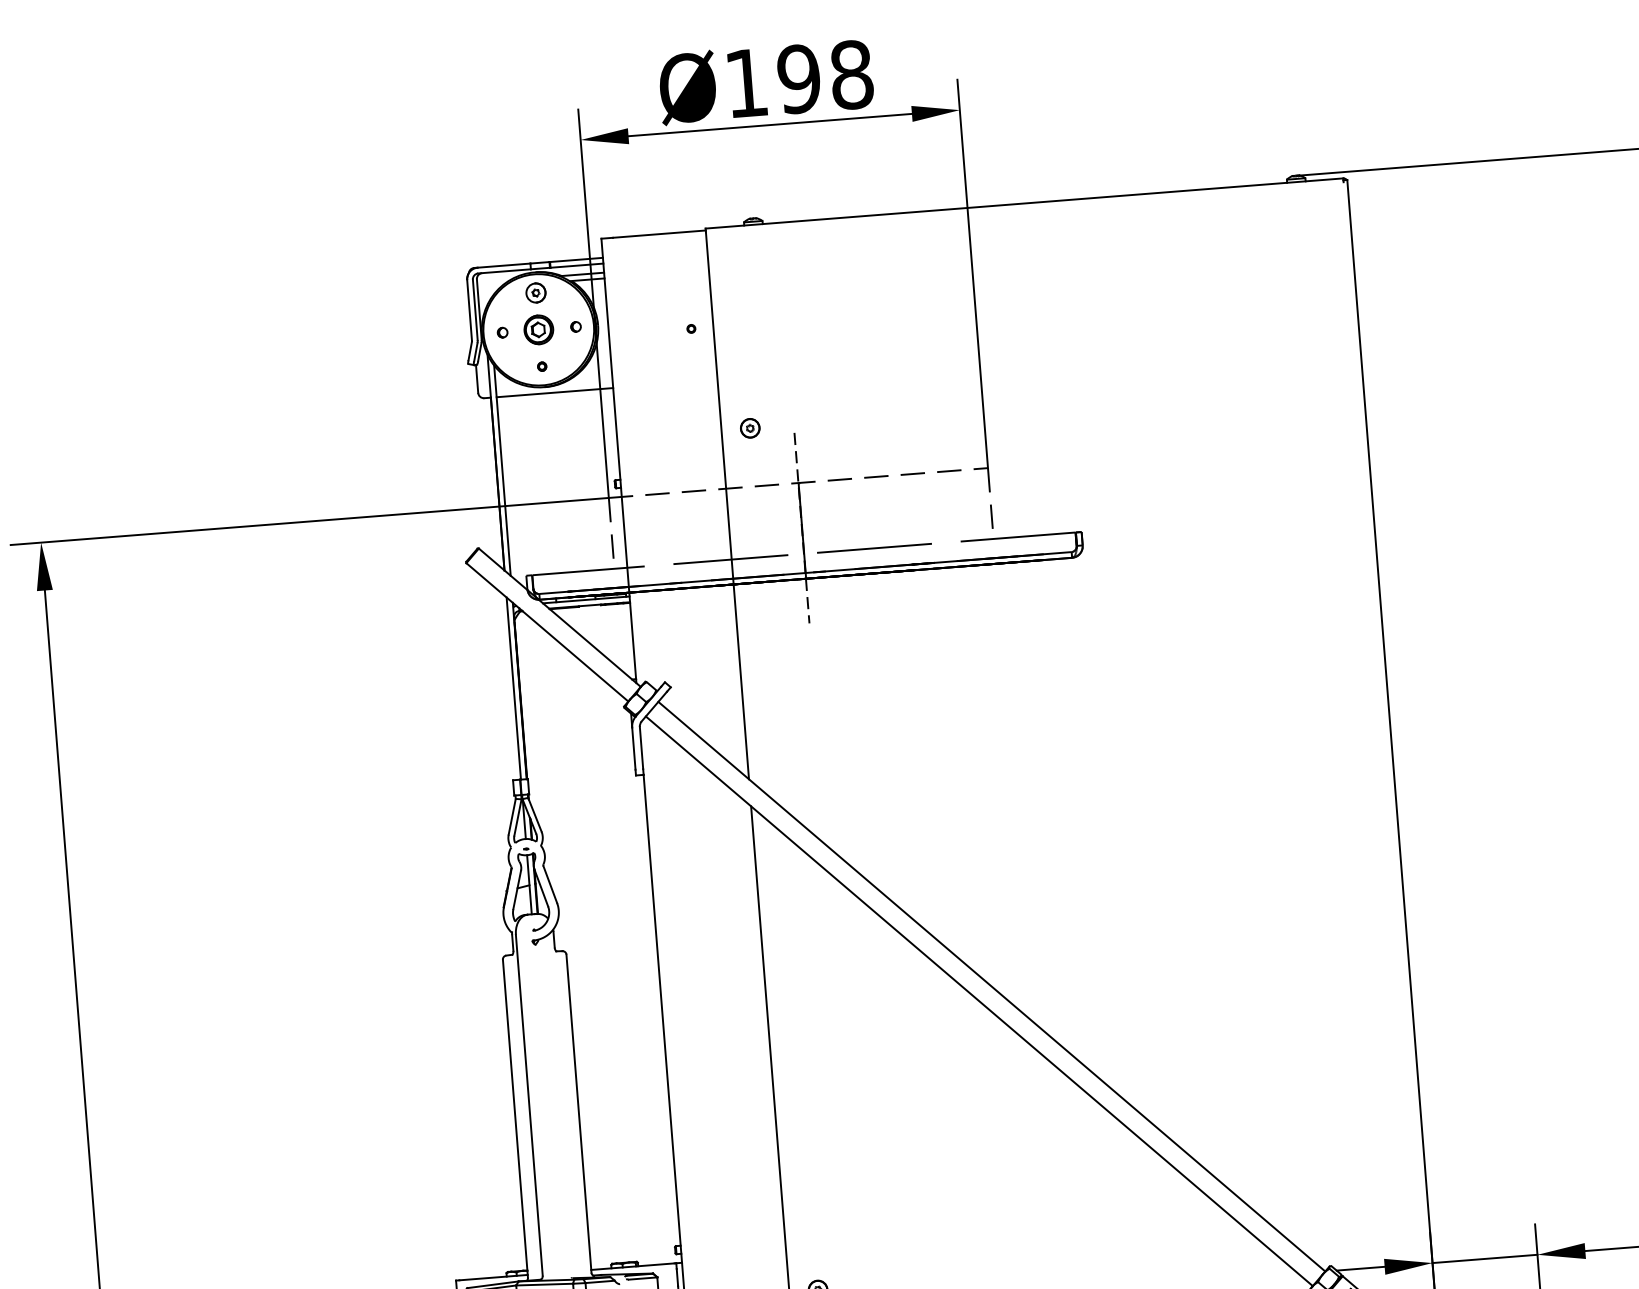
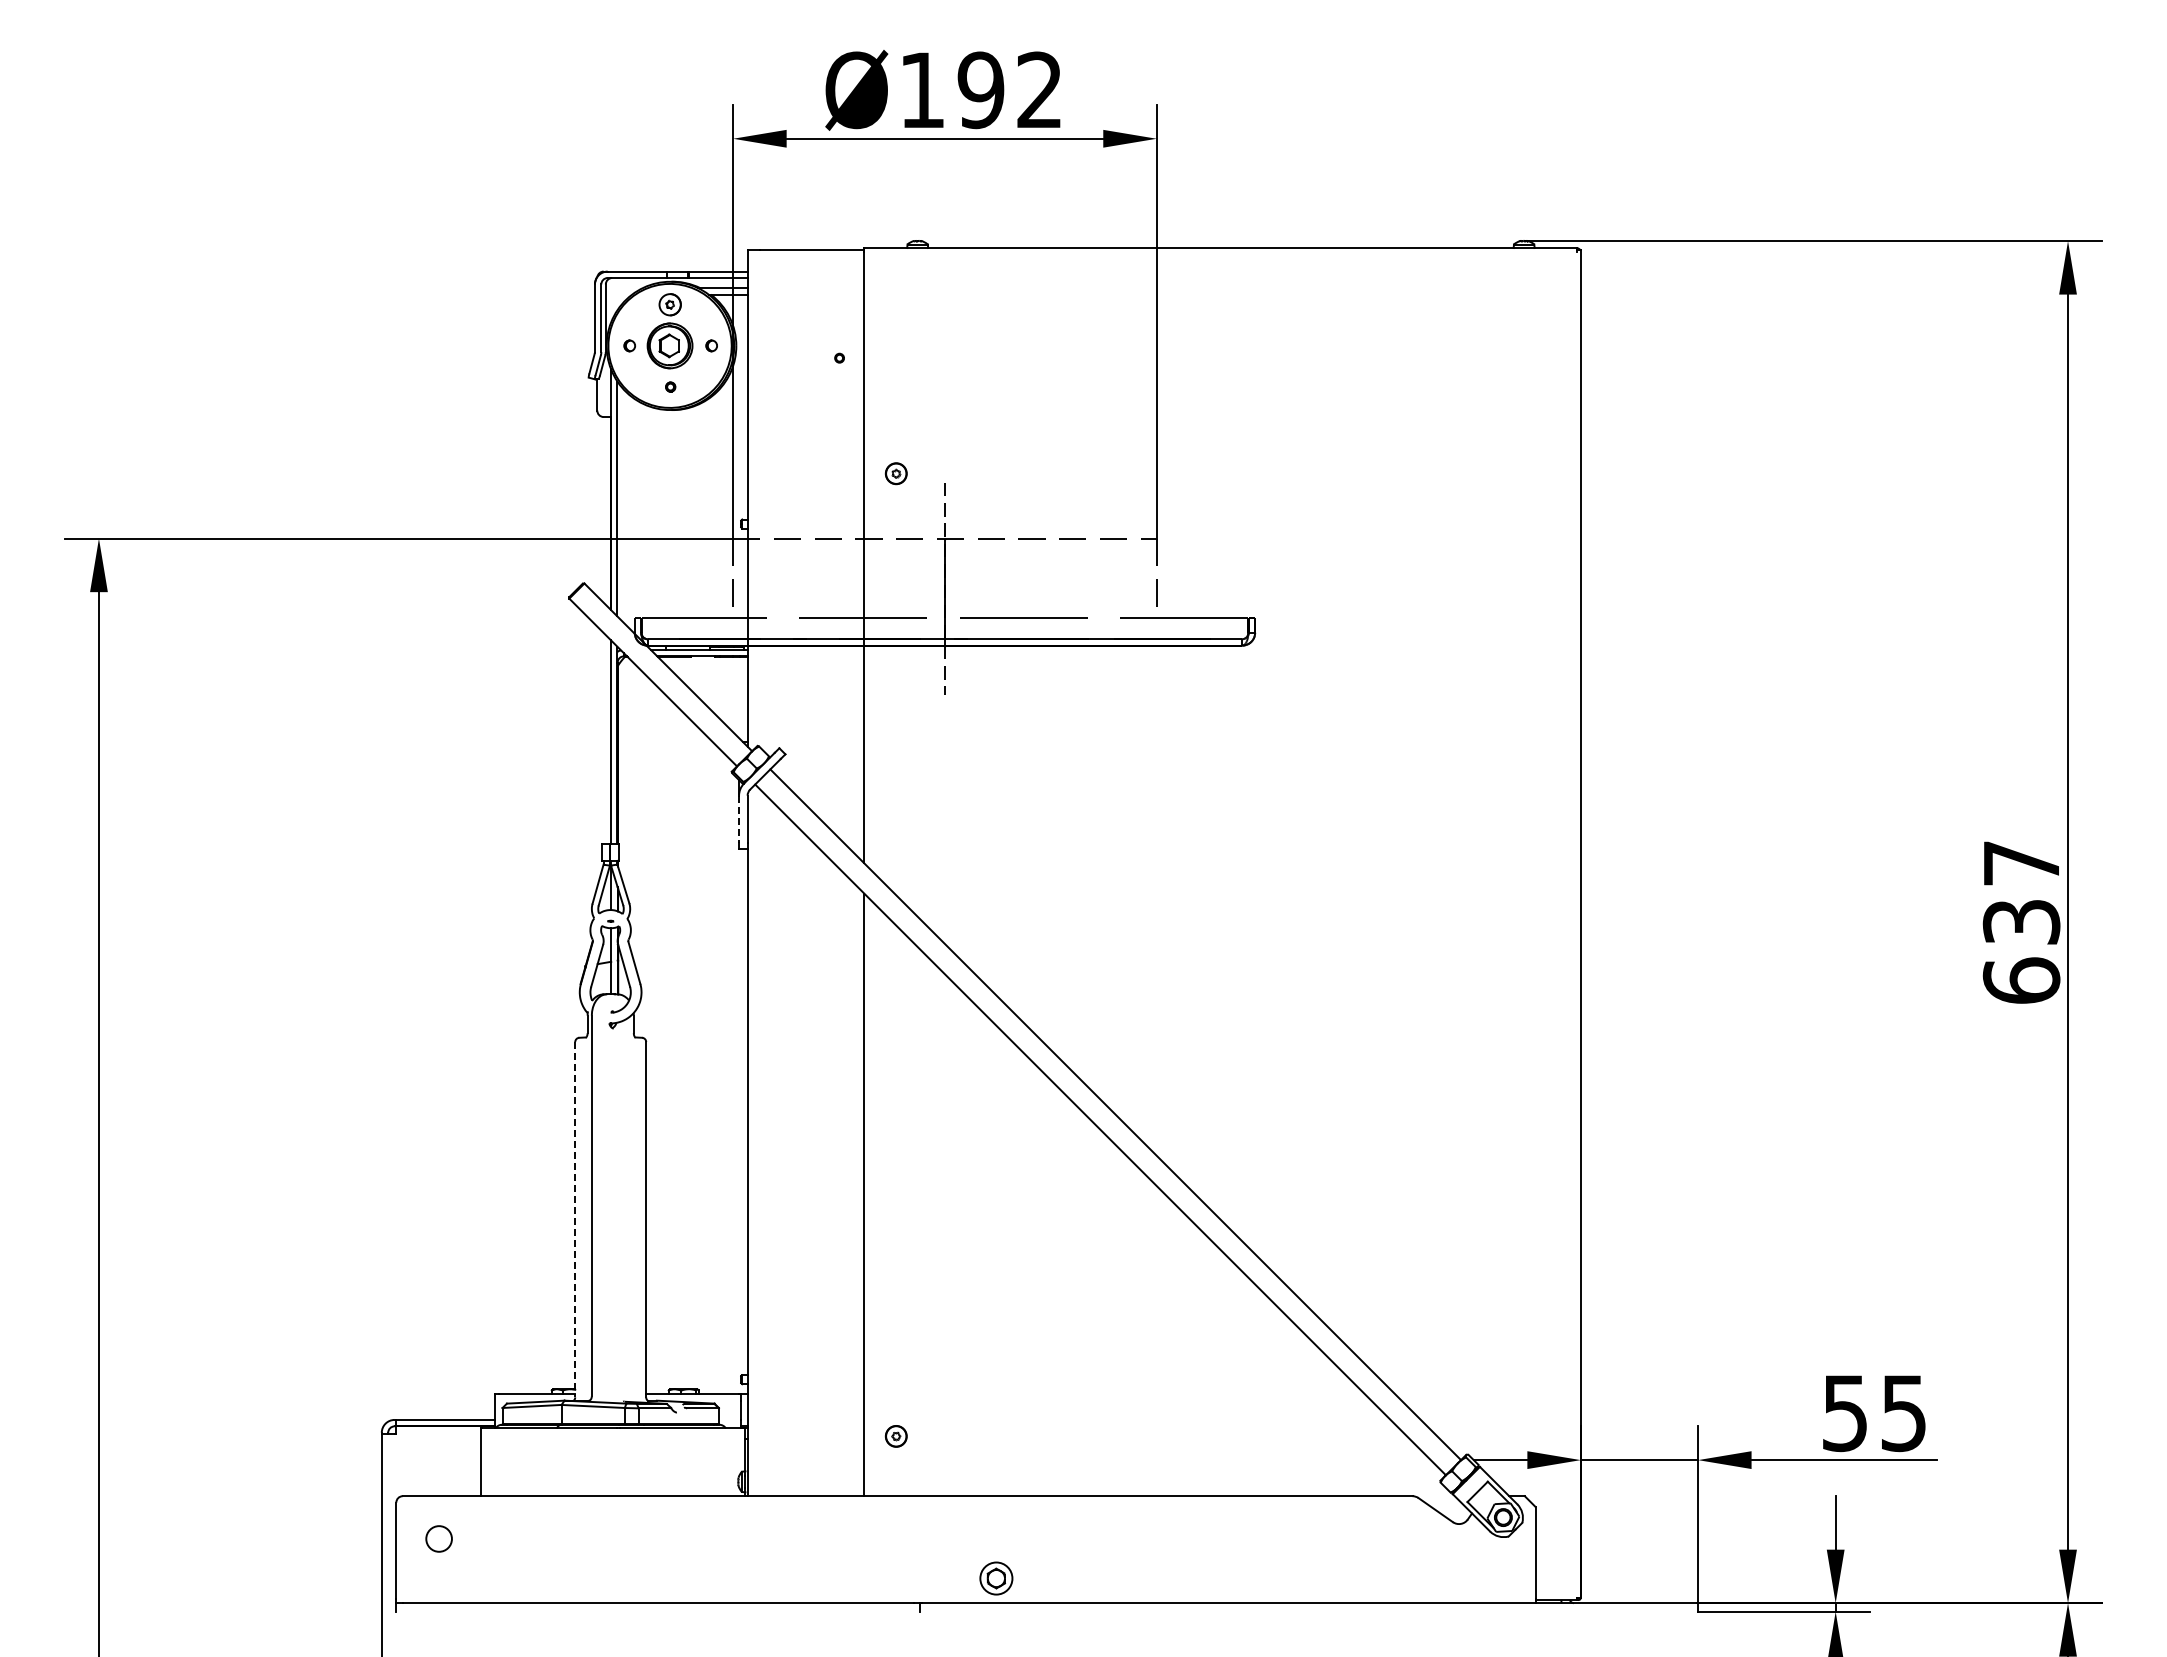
text: (852, 75) -> (1040, 90), Ø198 -> Ø192
part: (539, 329) -> (670, 345), size x1.4
line: (554, 393) -> (682, 417), removed
line: (634, 748) -> (739, 819), solid -> dashed
line: (515, 1118) -> (575, 1219), solid -> dashed

